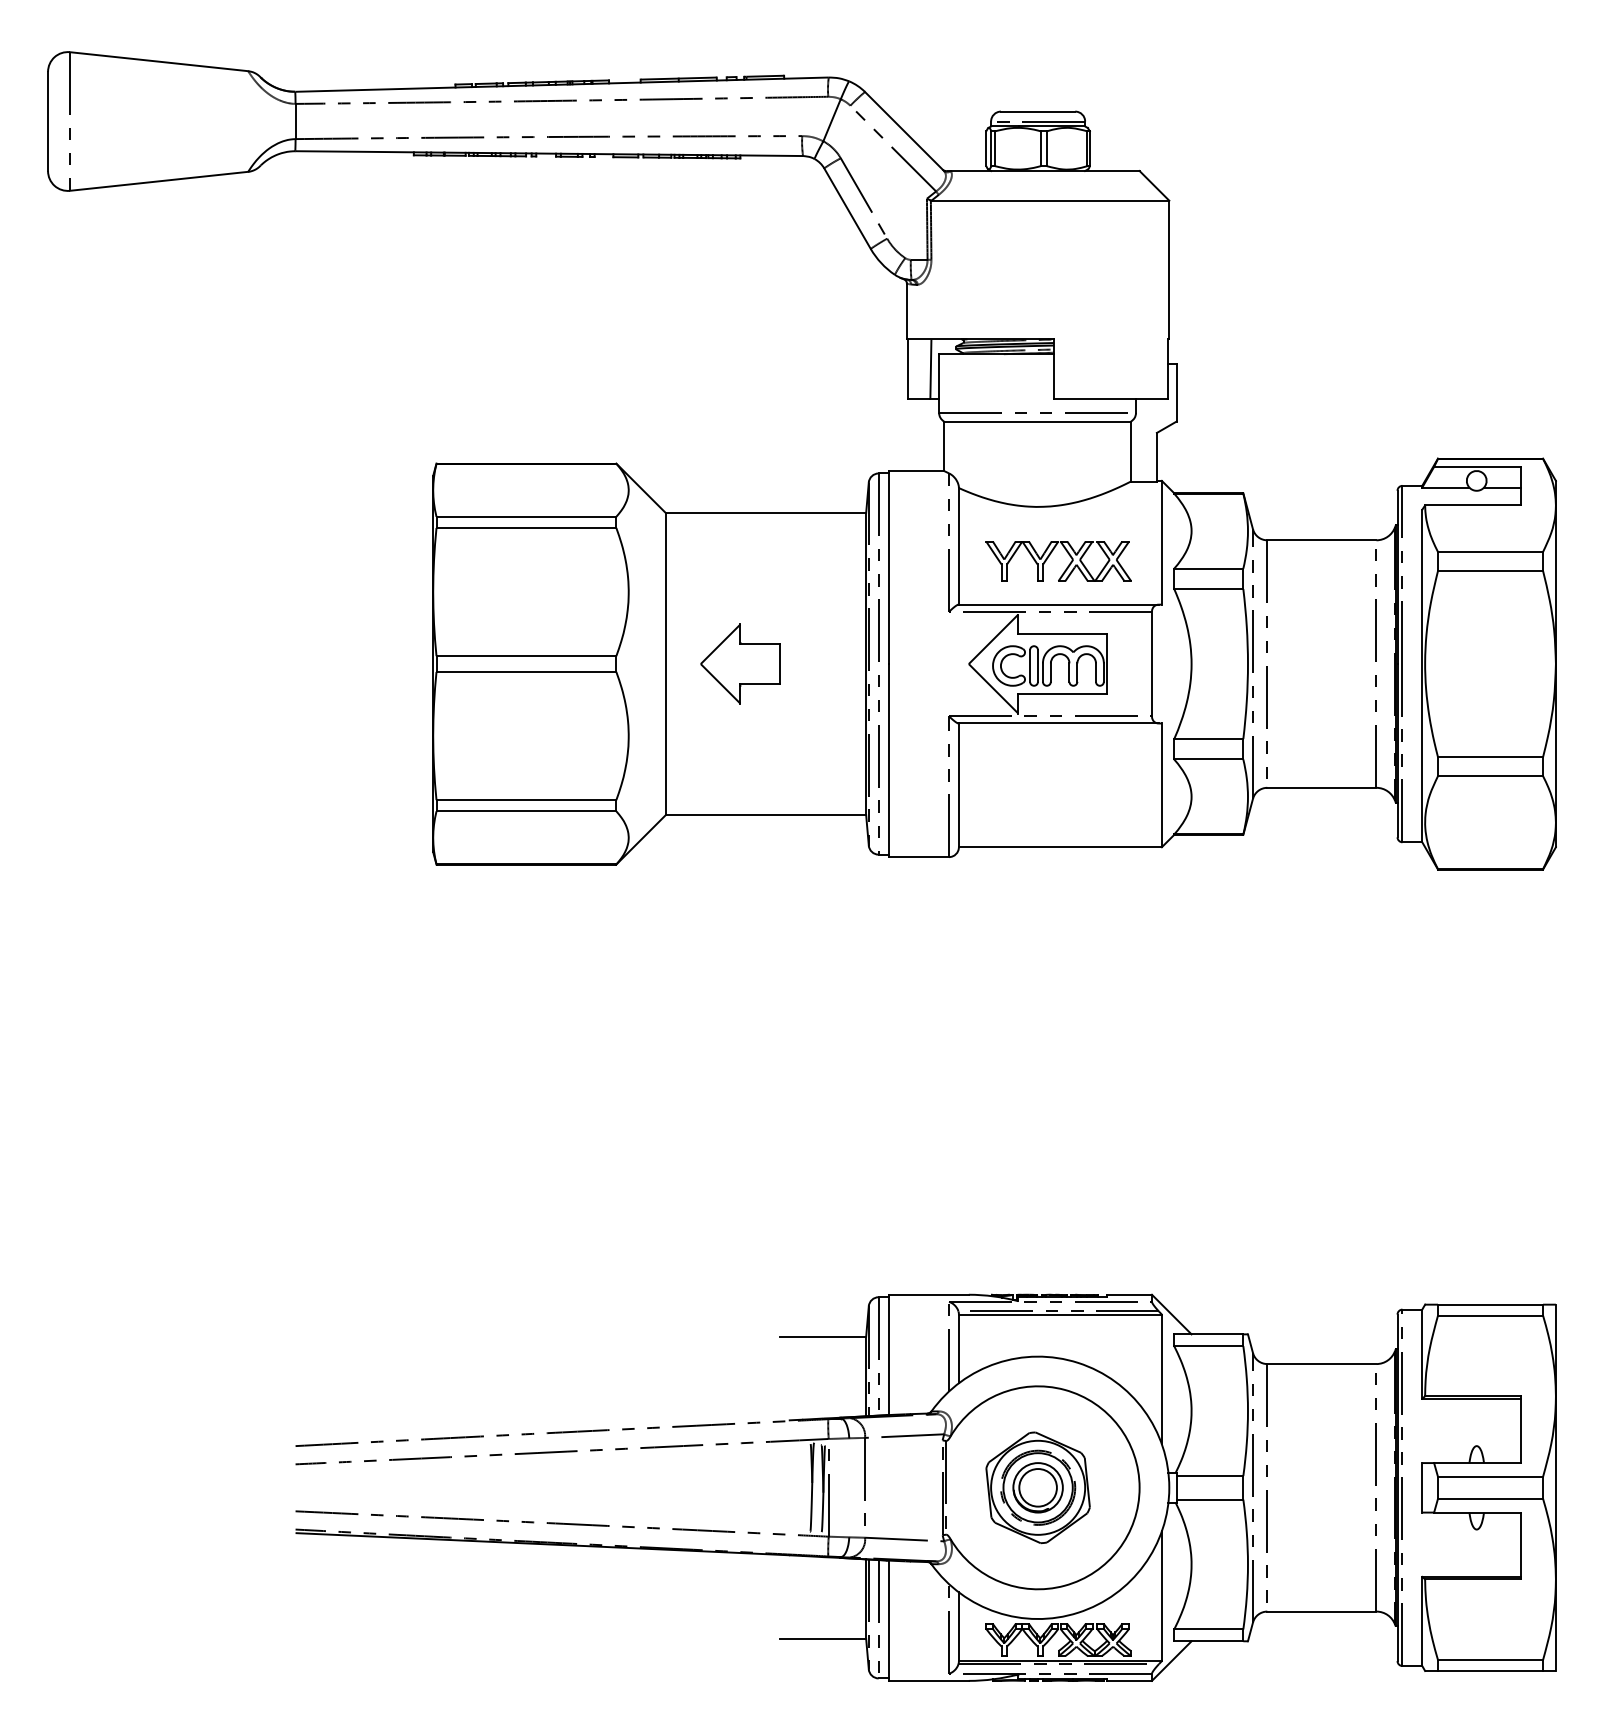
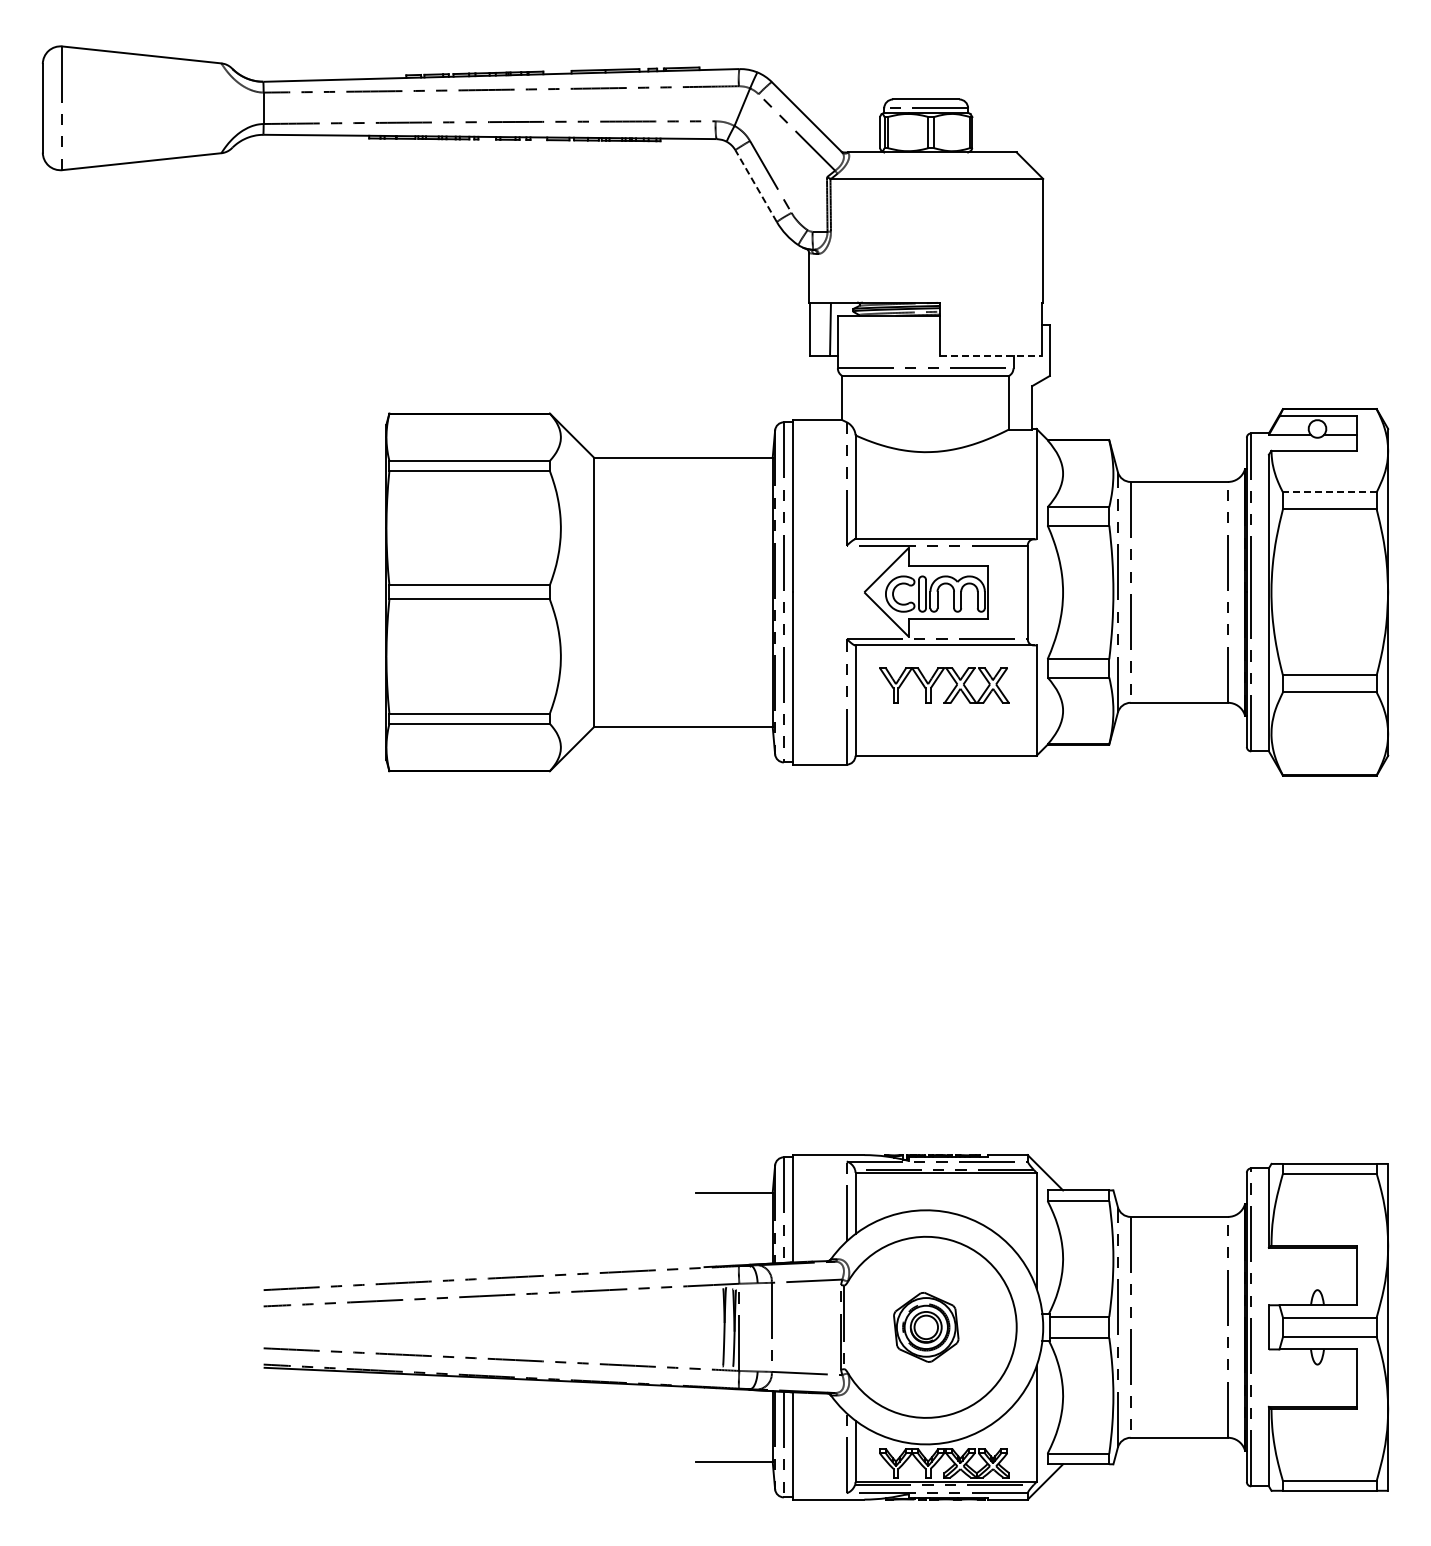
line: (846, 208) -> (755, 185), solid -> dashed
line: (1111, 398) -> (991, 355), solid -> dashed
line: (1490, 552) -> (1329, 492), solid -> dashed
part: (1050, 555) -> (937, 680), moved
part: (740, 664) -> (660, 592), removed
part: (1038, 1487) -> (926, 1327), size x0.7

